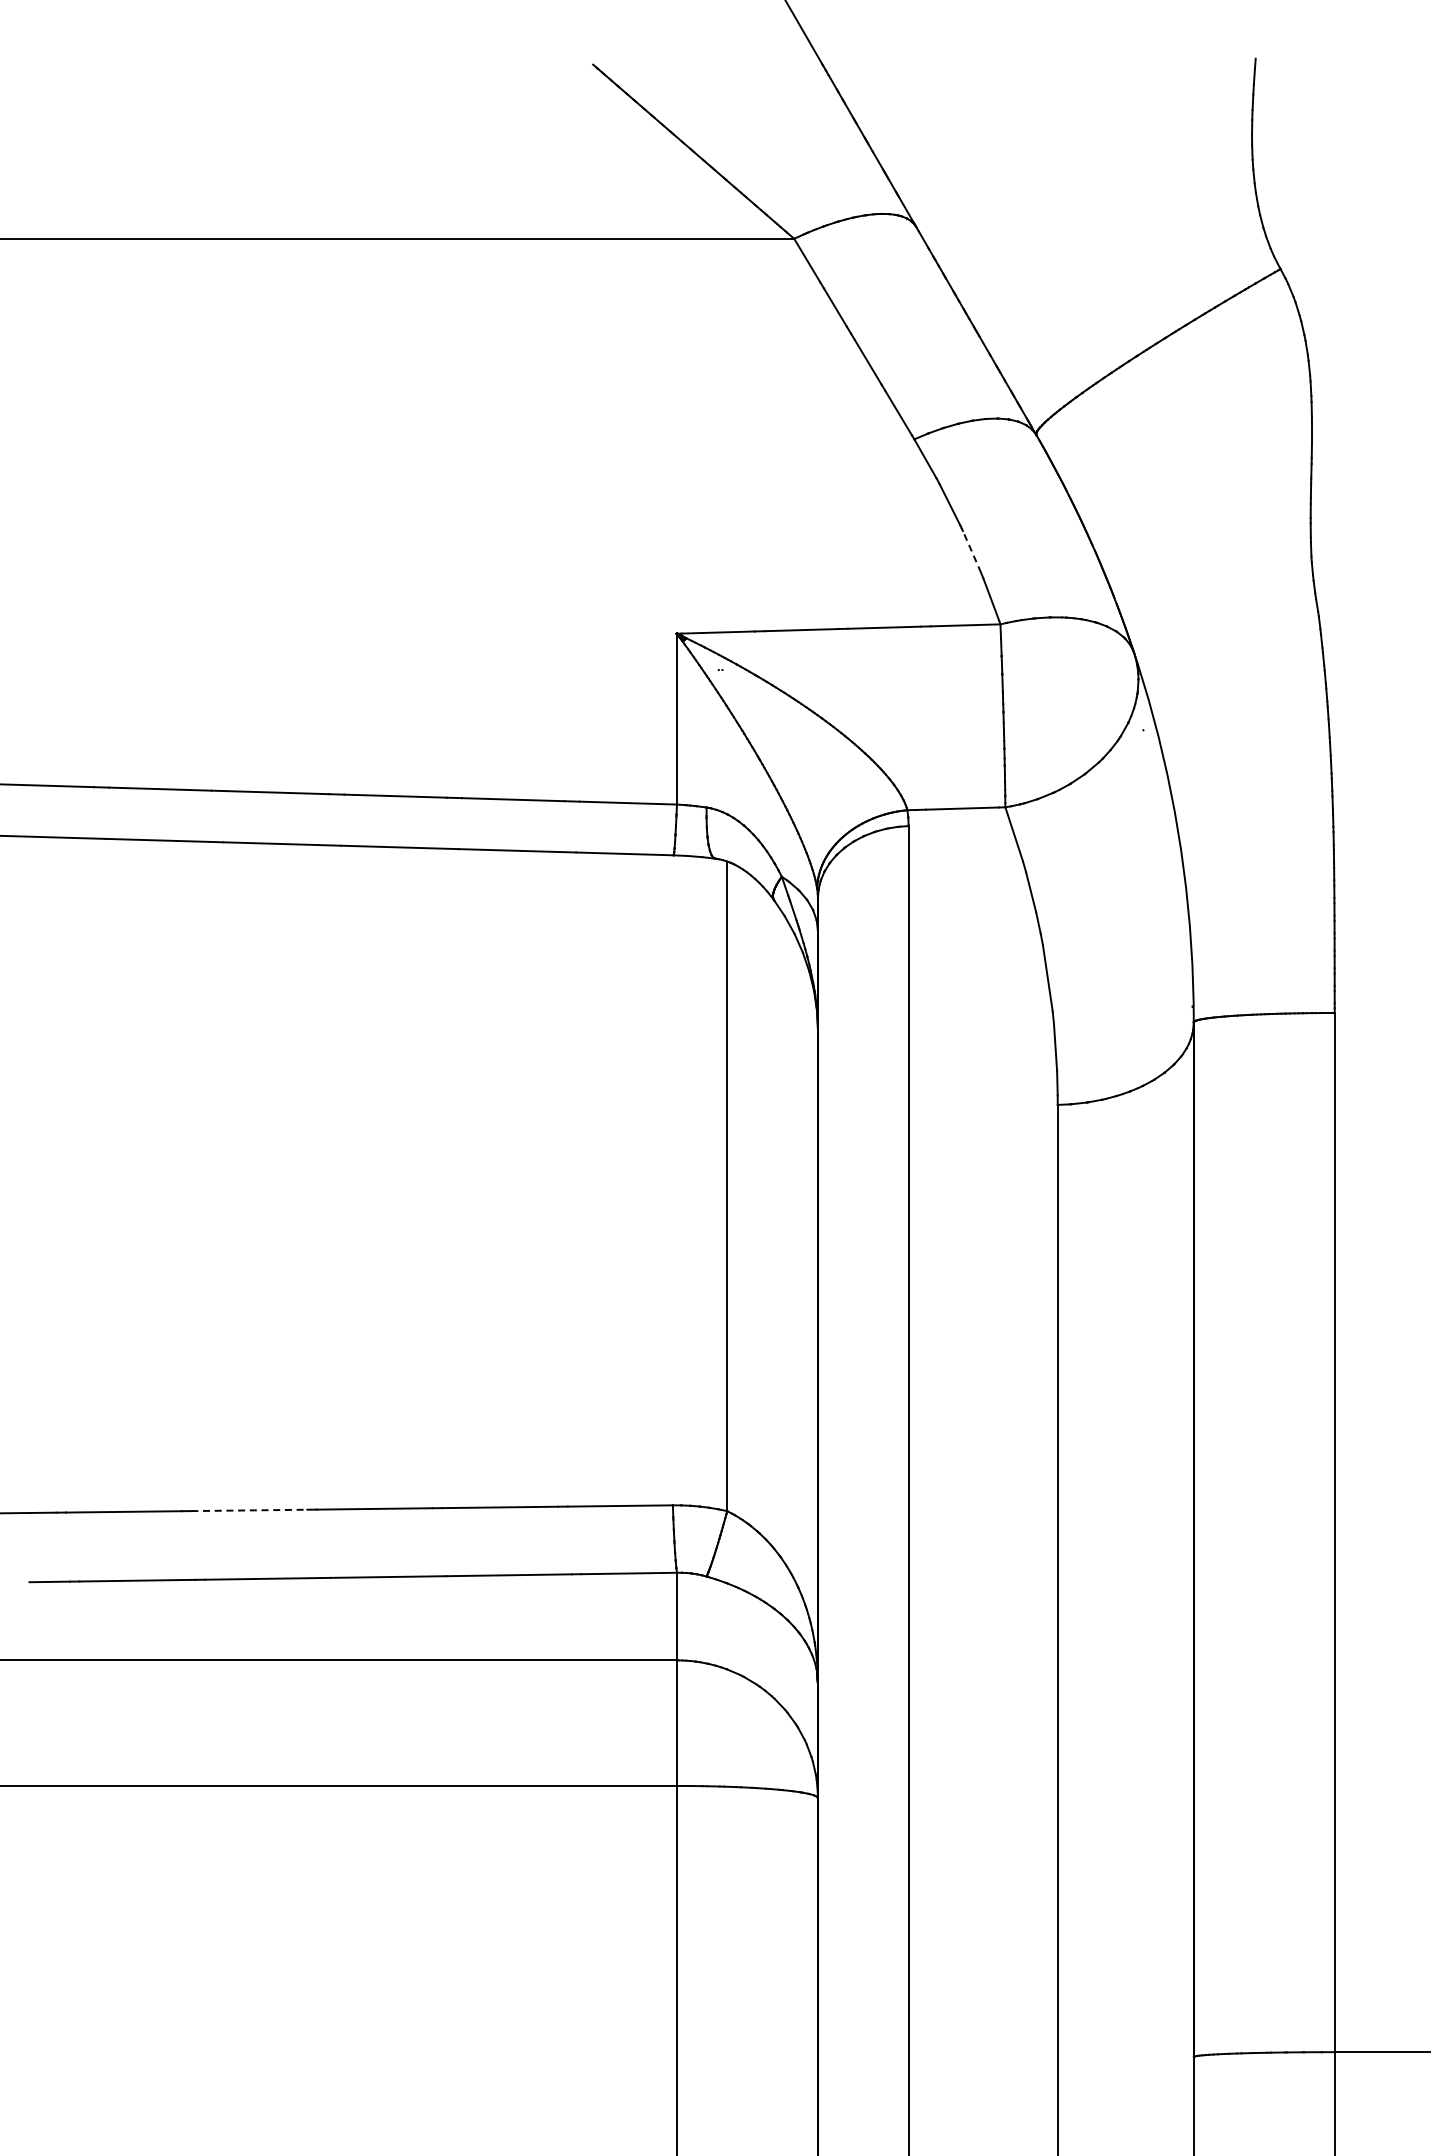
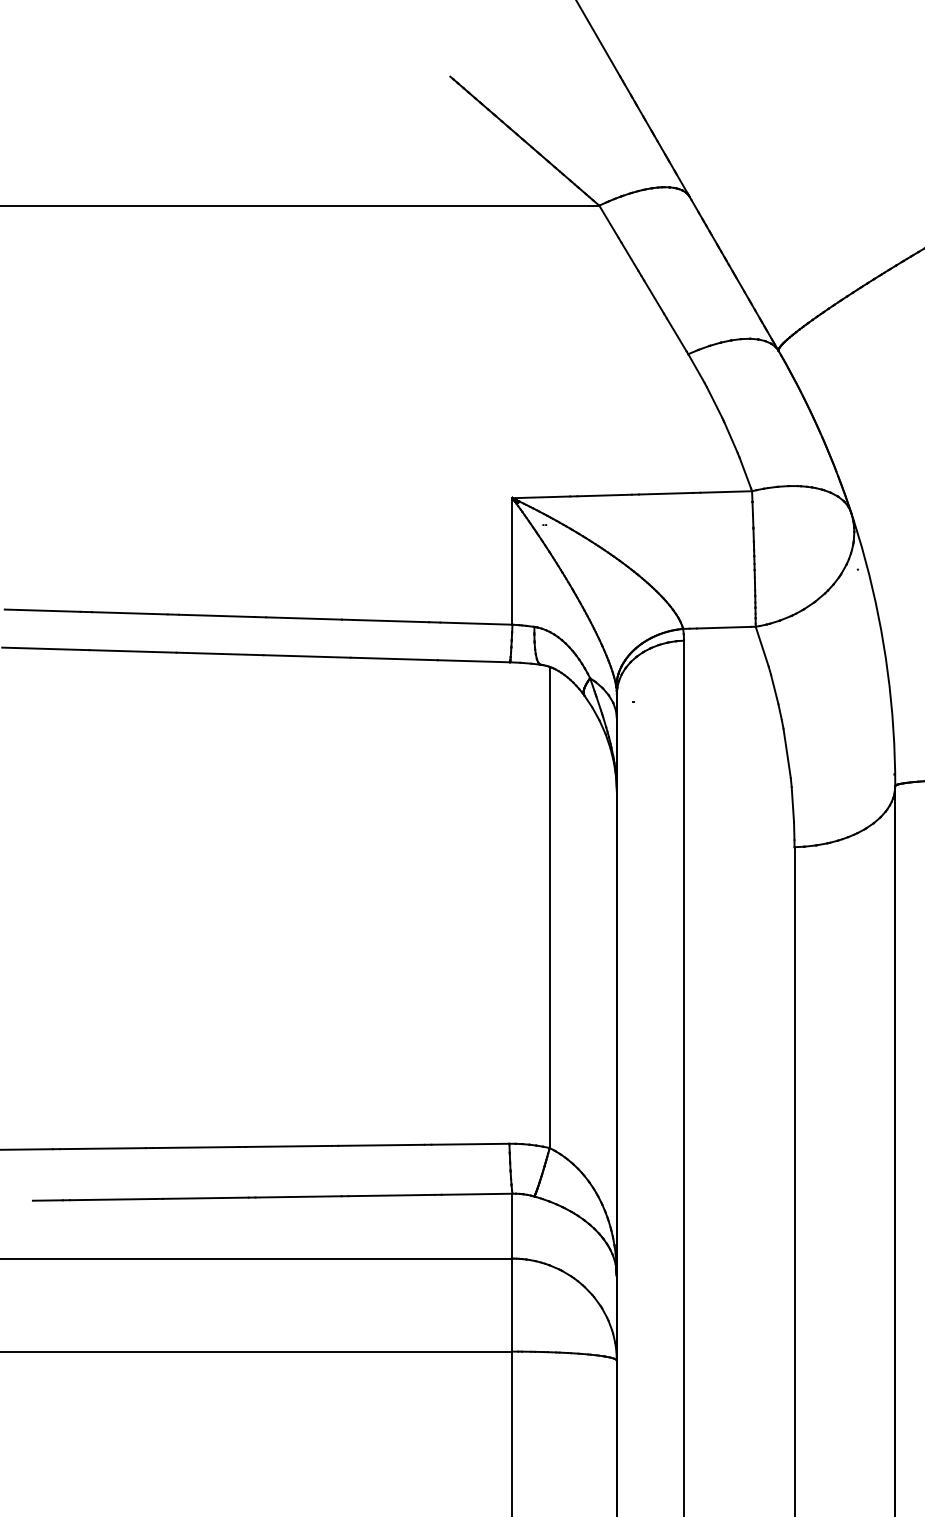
line: (972, 551) -> (731, 437), dashed -> solid
line: (249, 1510) -> (195, 1147), dashed -> solid

